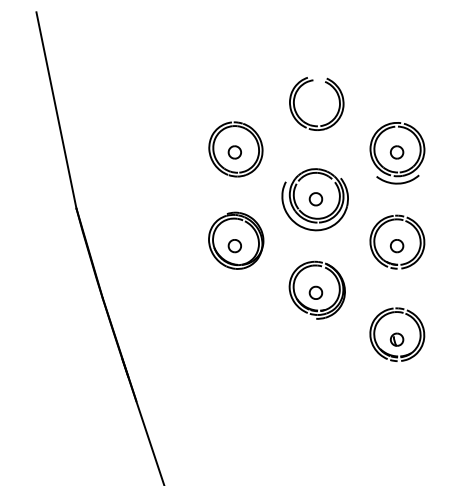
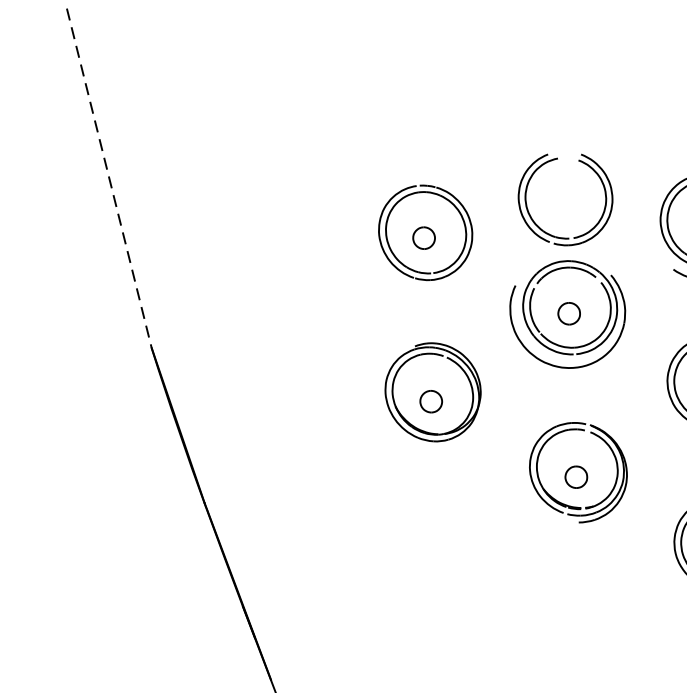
line: (56, 110) -> (109, 178), solid -> dashed
part: (297, 112) -> (532, 216), moved

